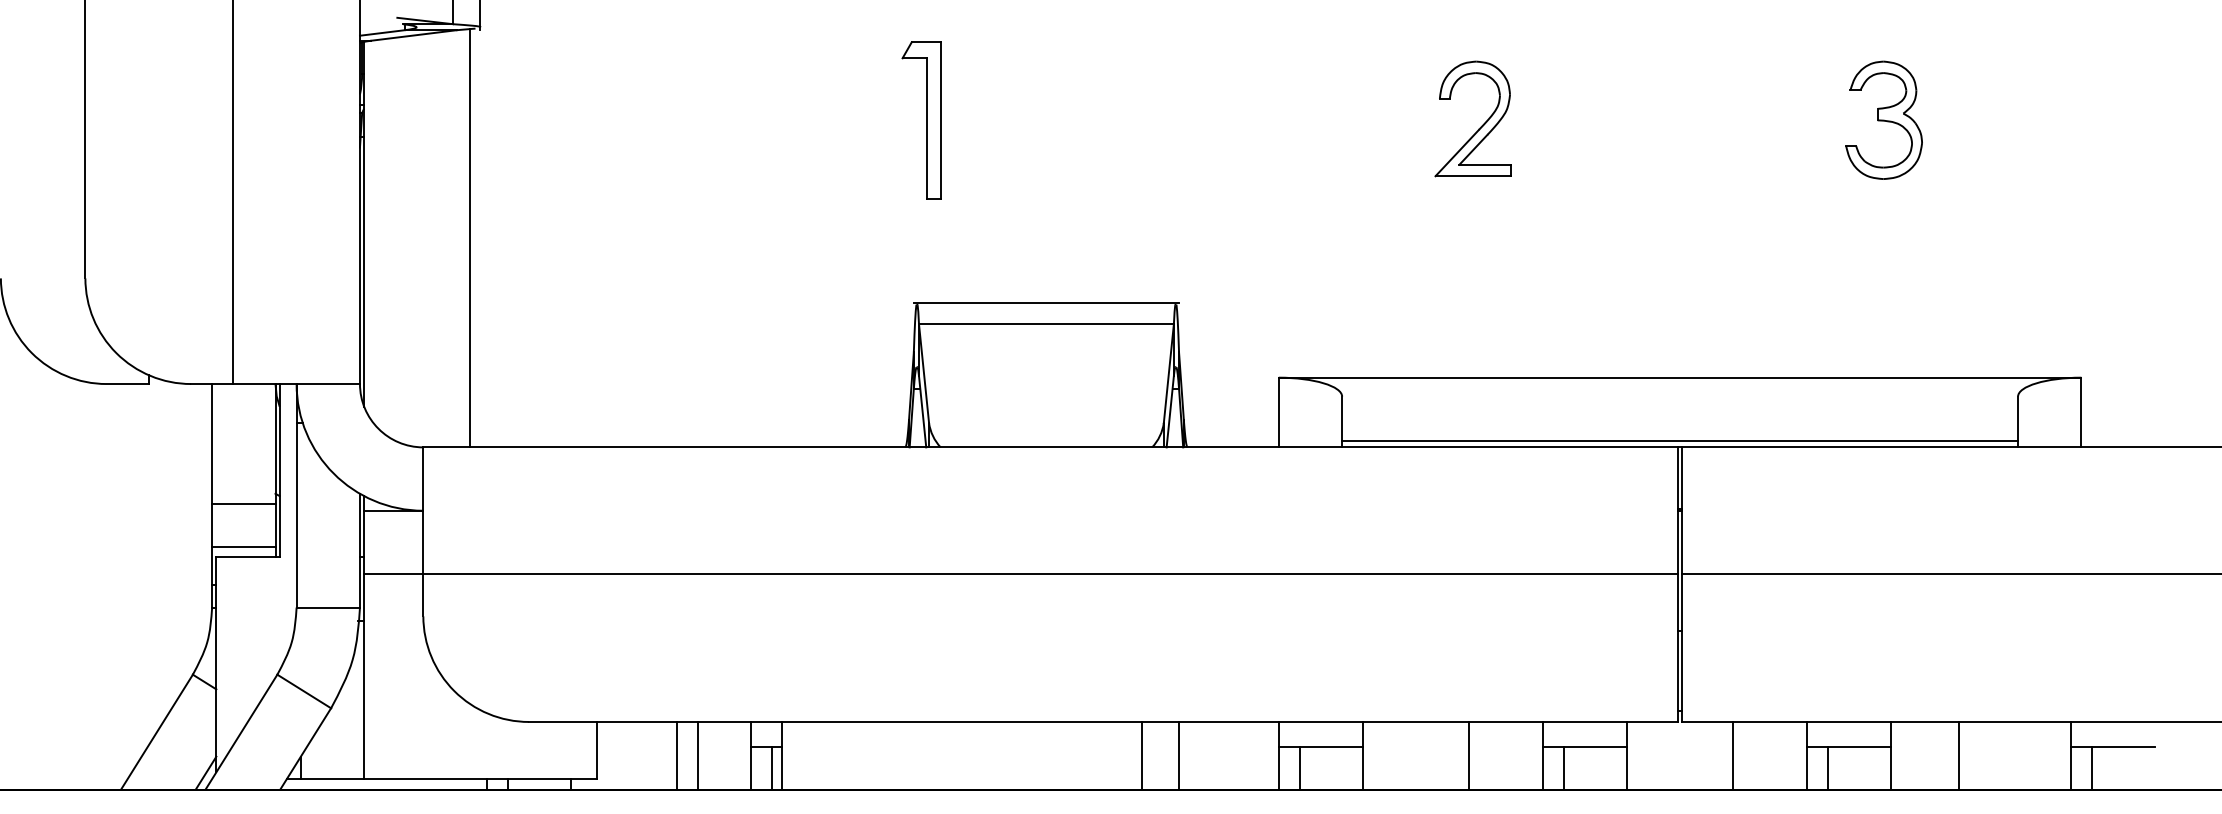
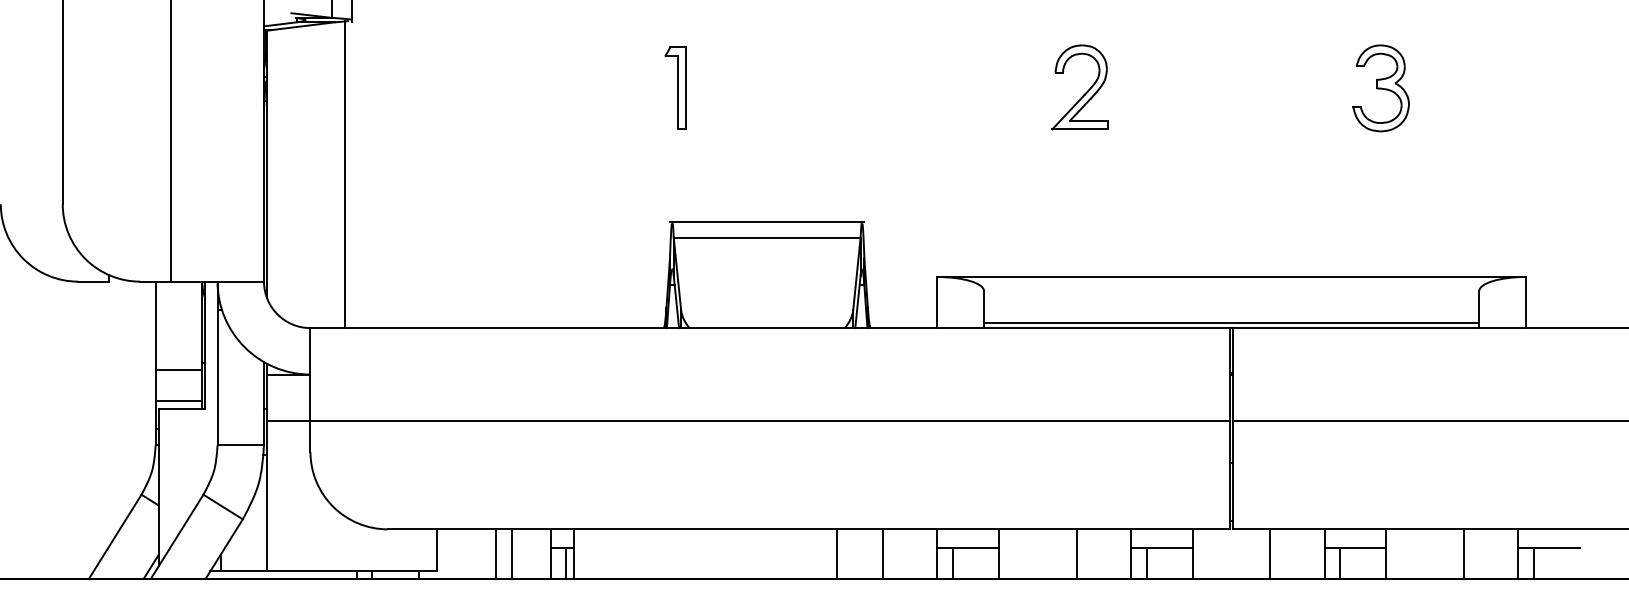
part: (920, 119) -> (674, 87), size x0.71
line: (1178, 755) -> (883, 553), moved
line: (1958, 755) -> (1463, 553), moved

